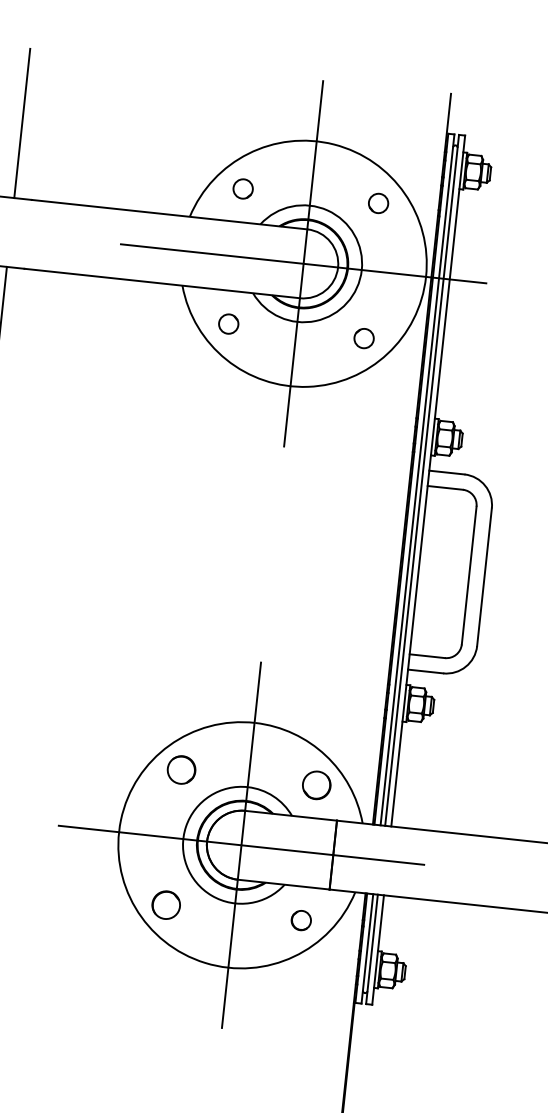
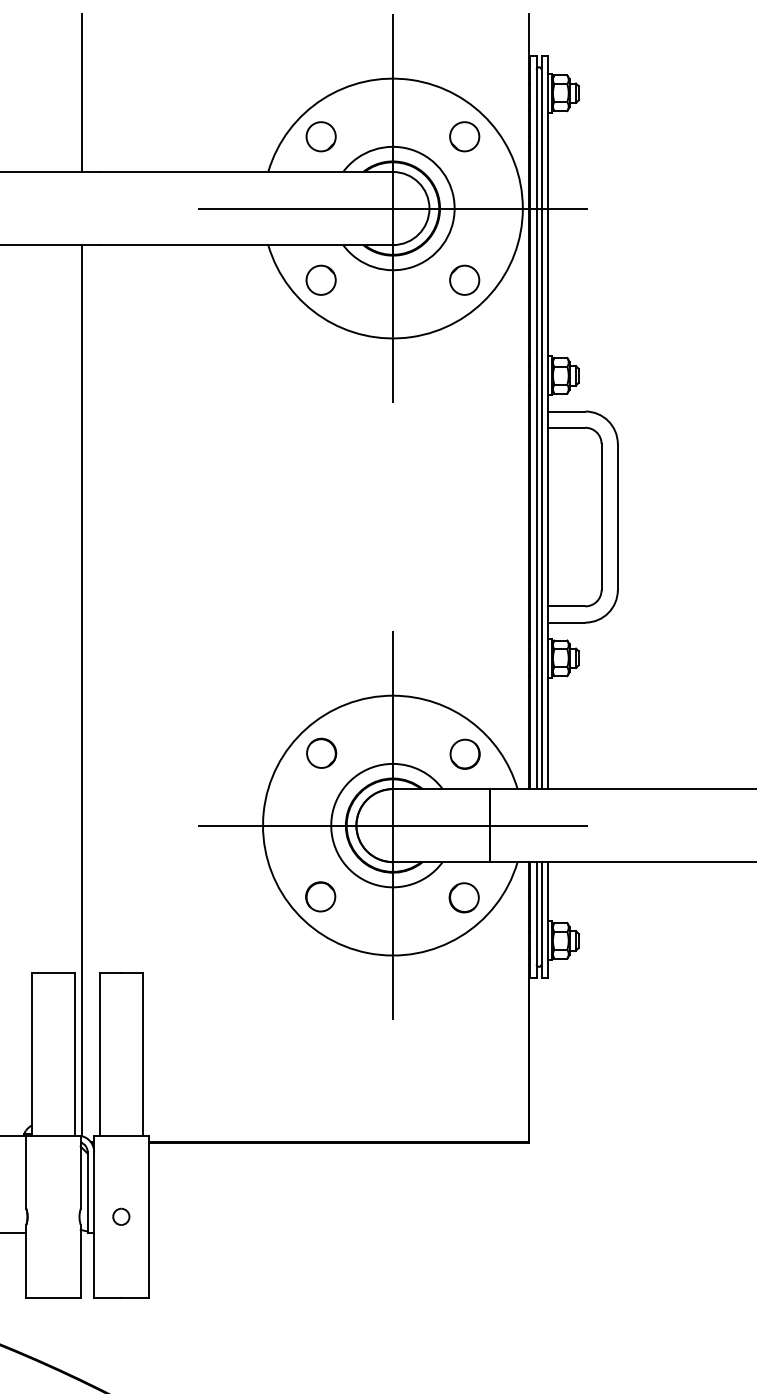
circle: (242, 188) -> (320, 136), size x1.43
circle: (378, 203) -> (464, 136), size x1.43
circle: (228, 323) -> (320, 279), size x1.43
circle: (363, 337) -> (464, 279), size x1.43
circle: (300, 920) -> (463, 897), size x1.43

